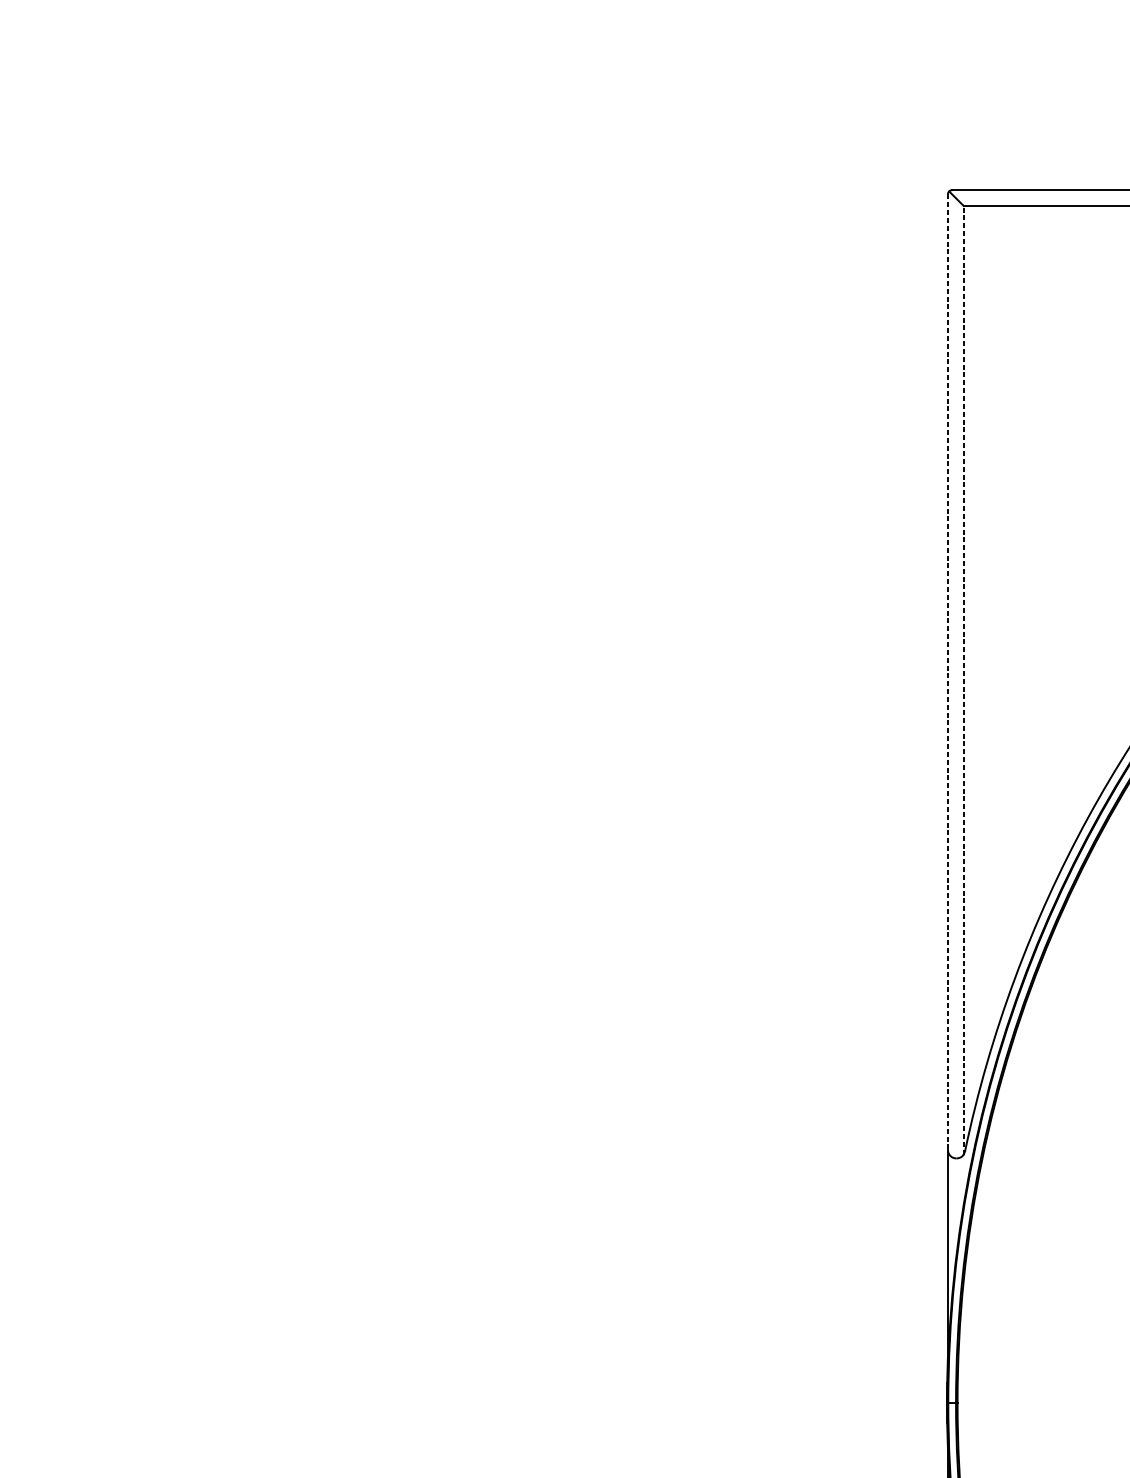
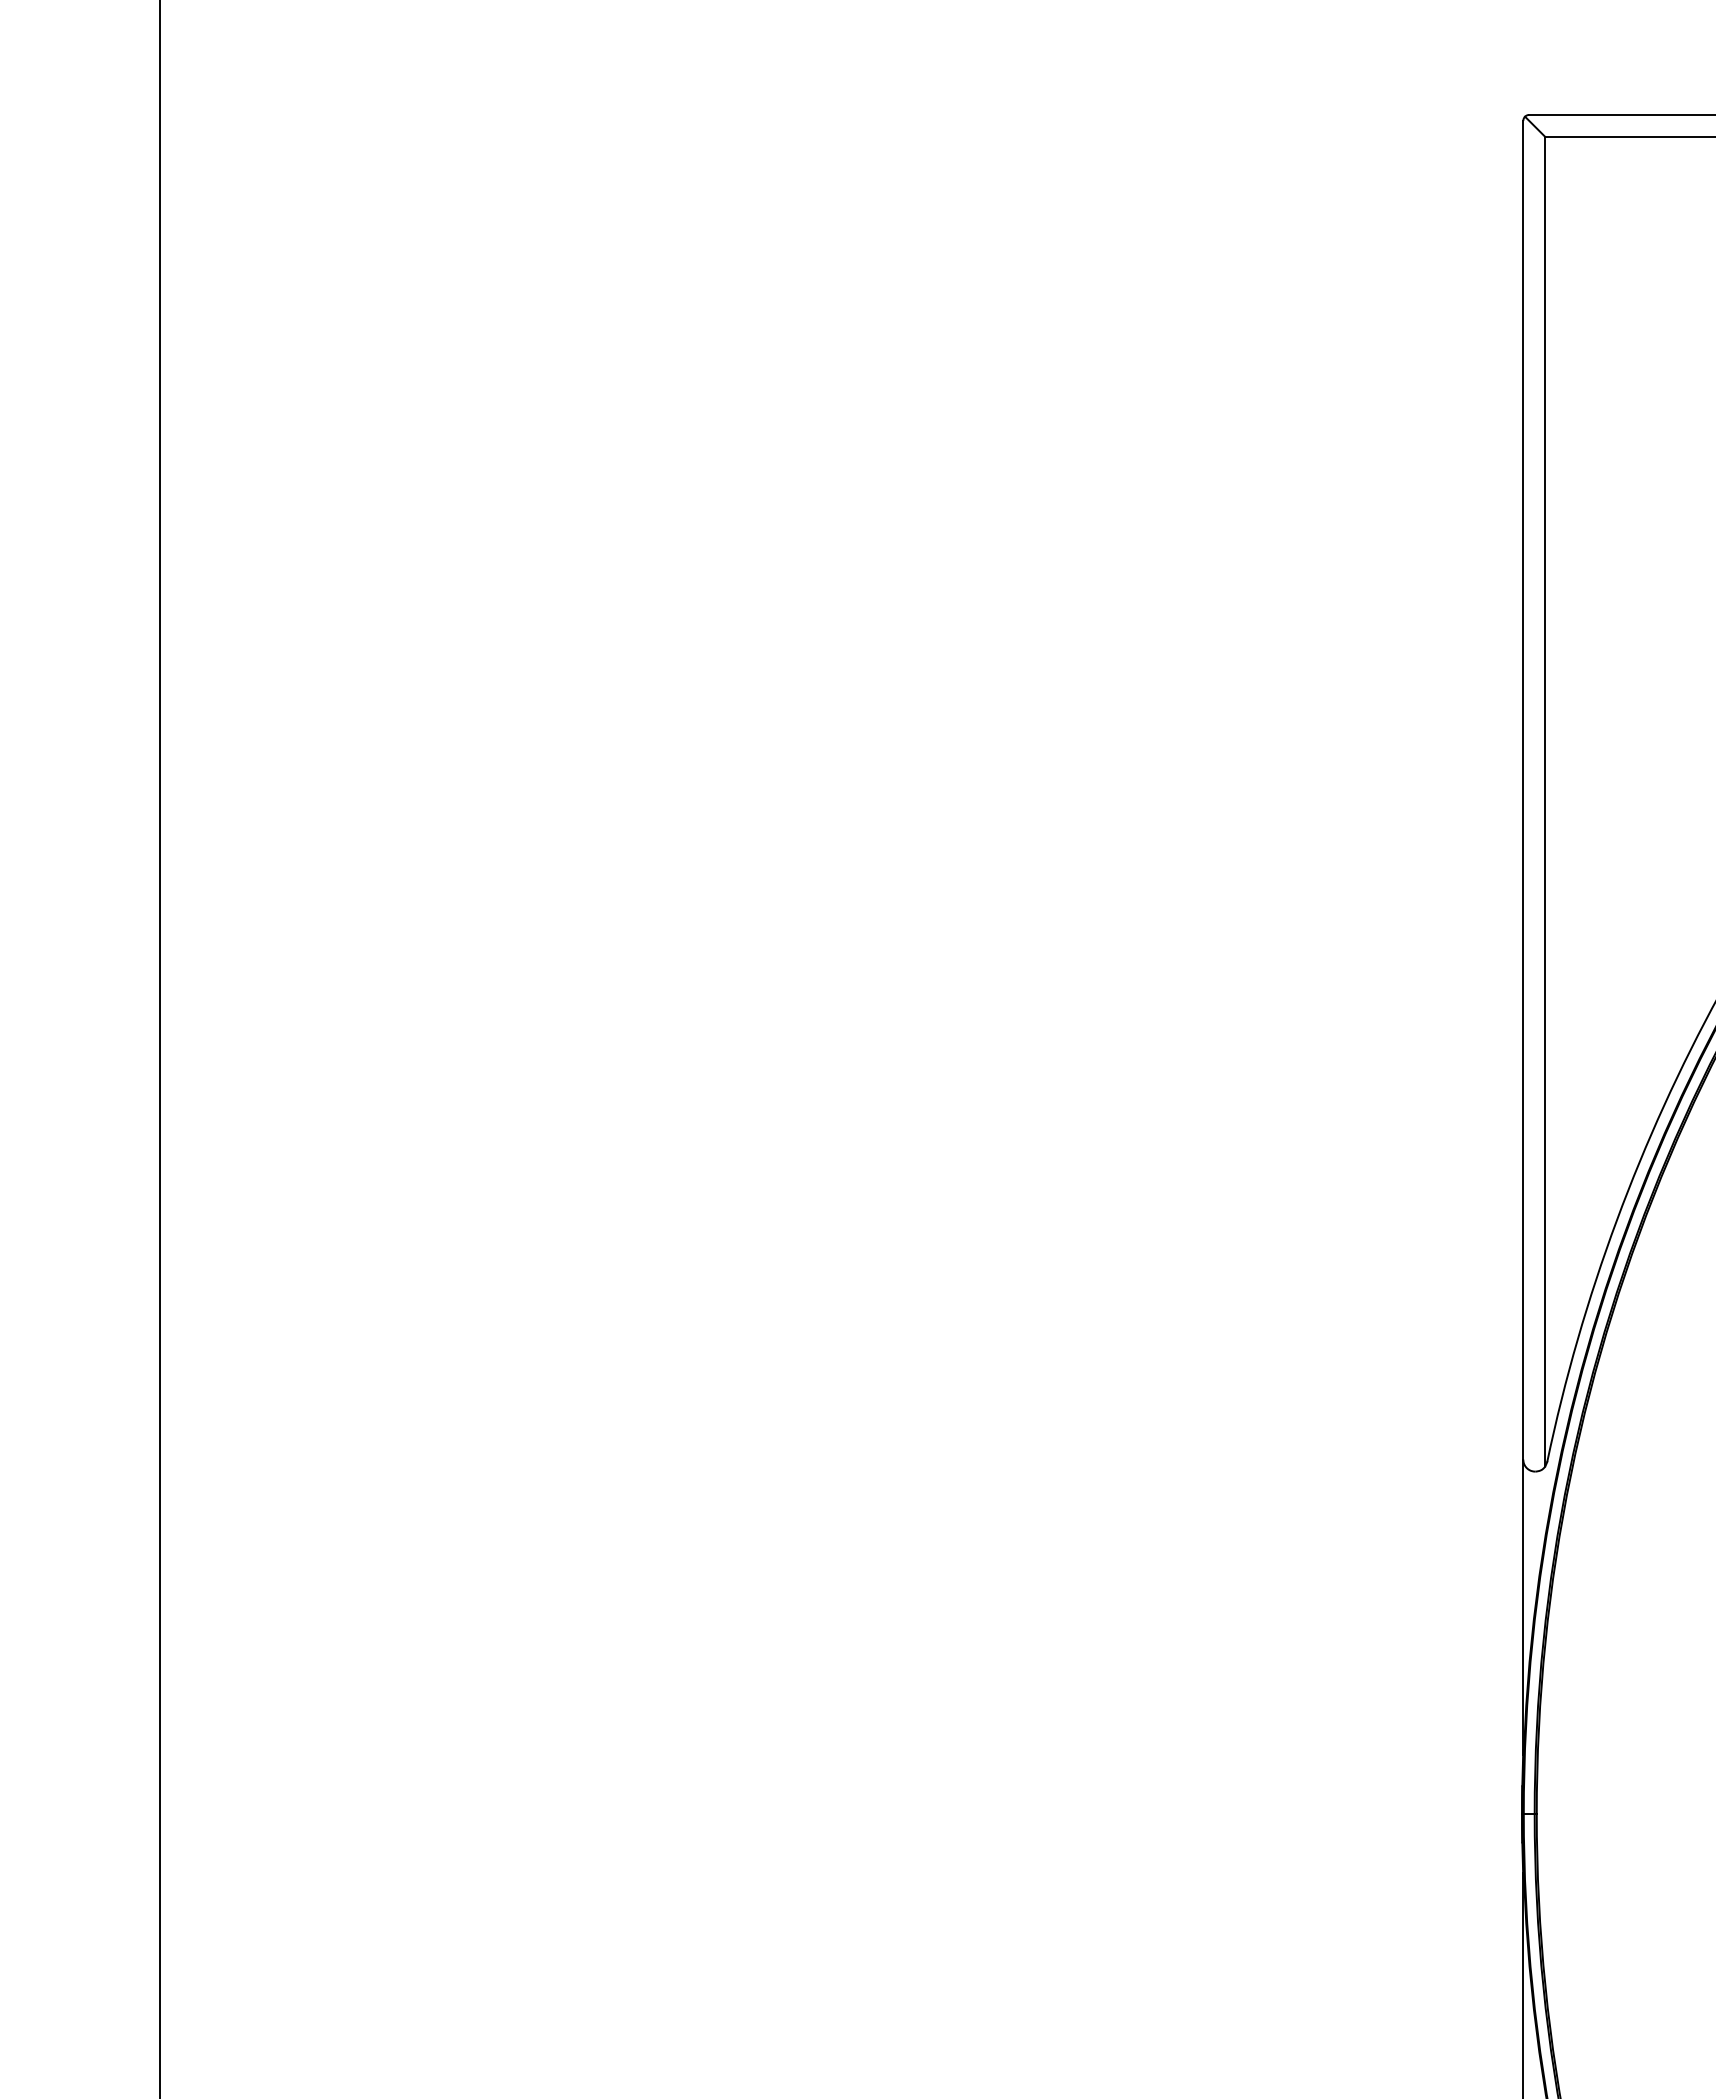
line: (948, 672) -> (1523, 790), dashed -> solid
line: (963, 680) -> (1545, 801), dashed -> solid

